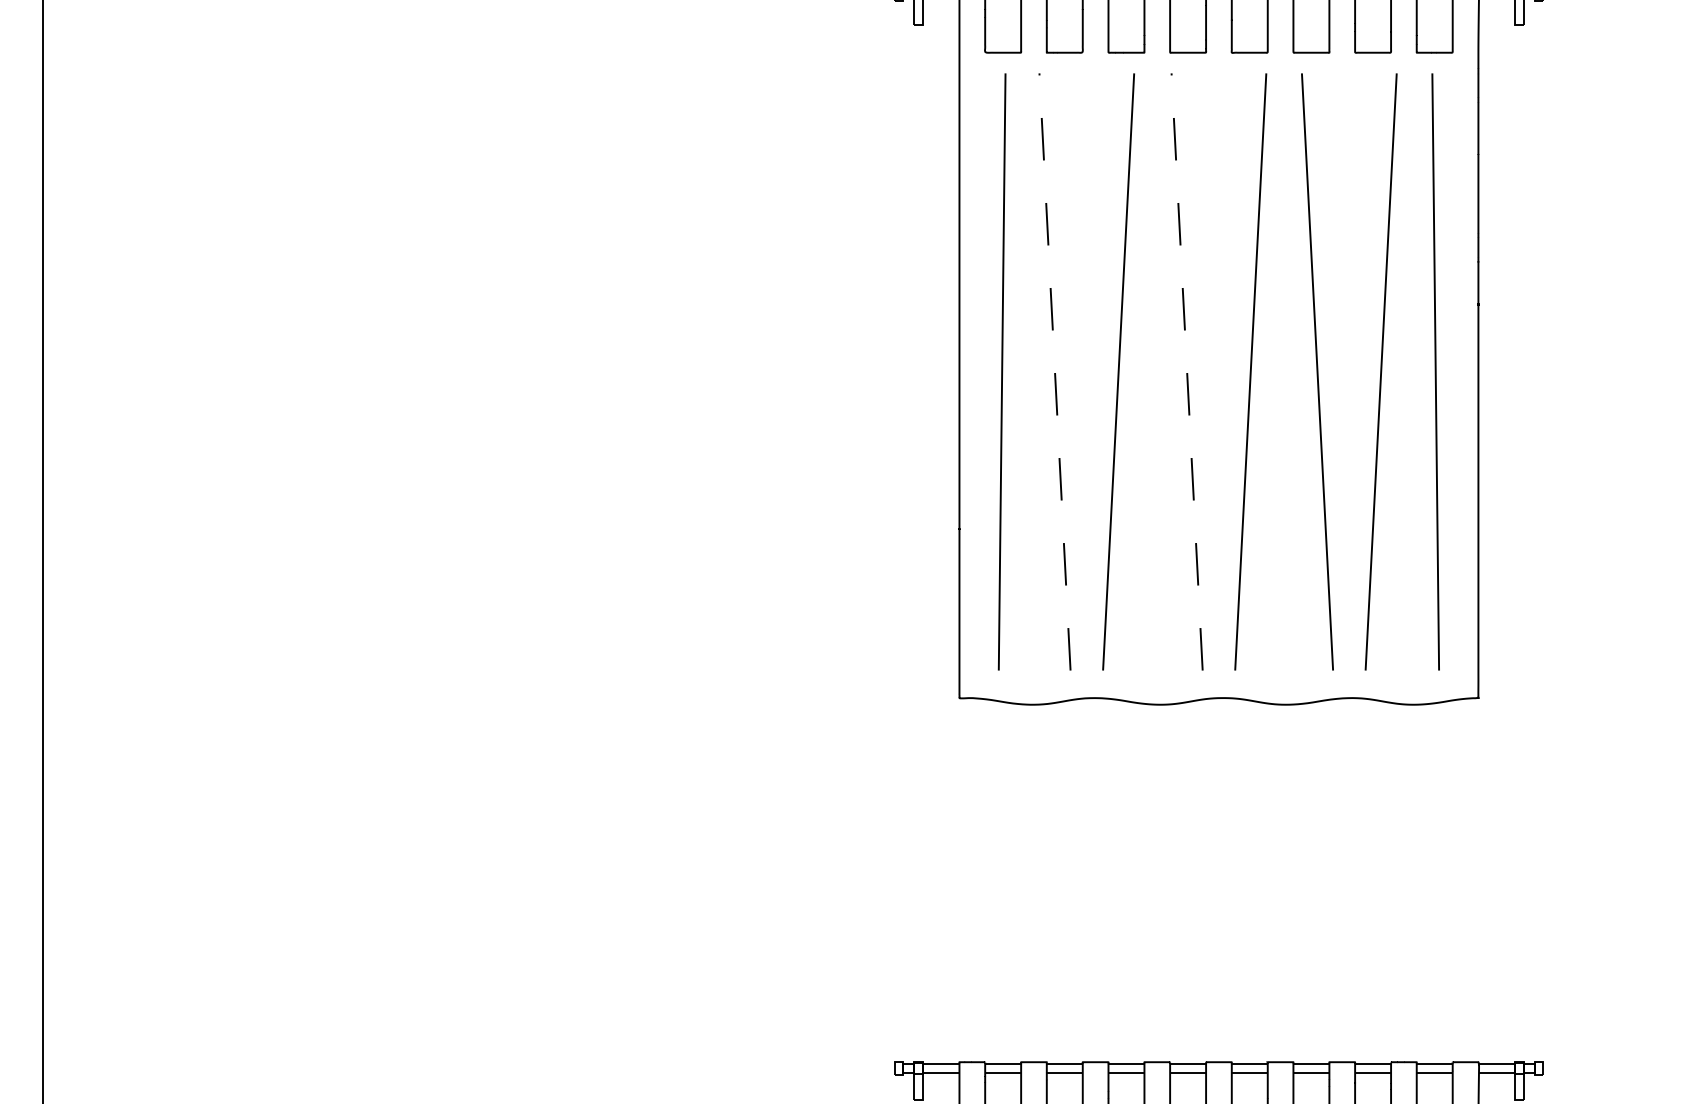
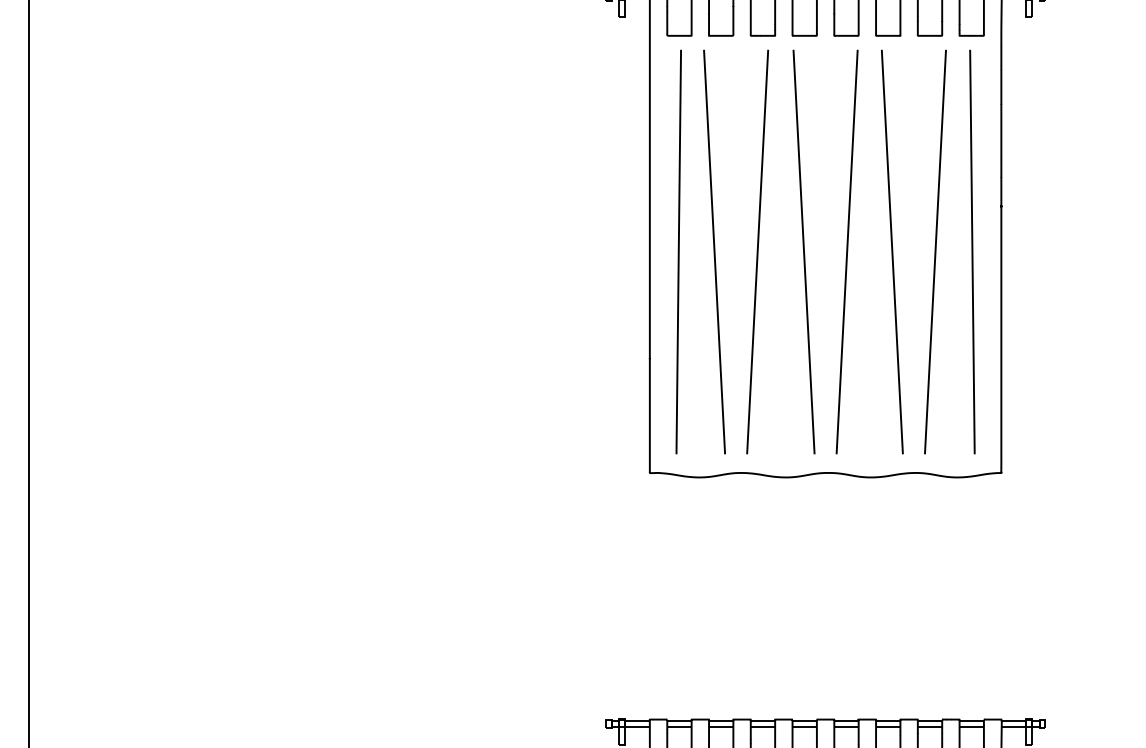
line: (1054, 372) -> (714, 252), dashed -> solid
line: (1187, 372) -> (804, 252), dashed -> solid

